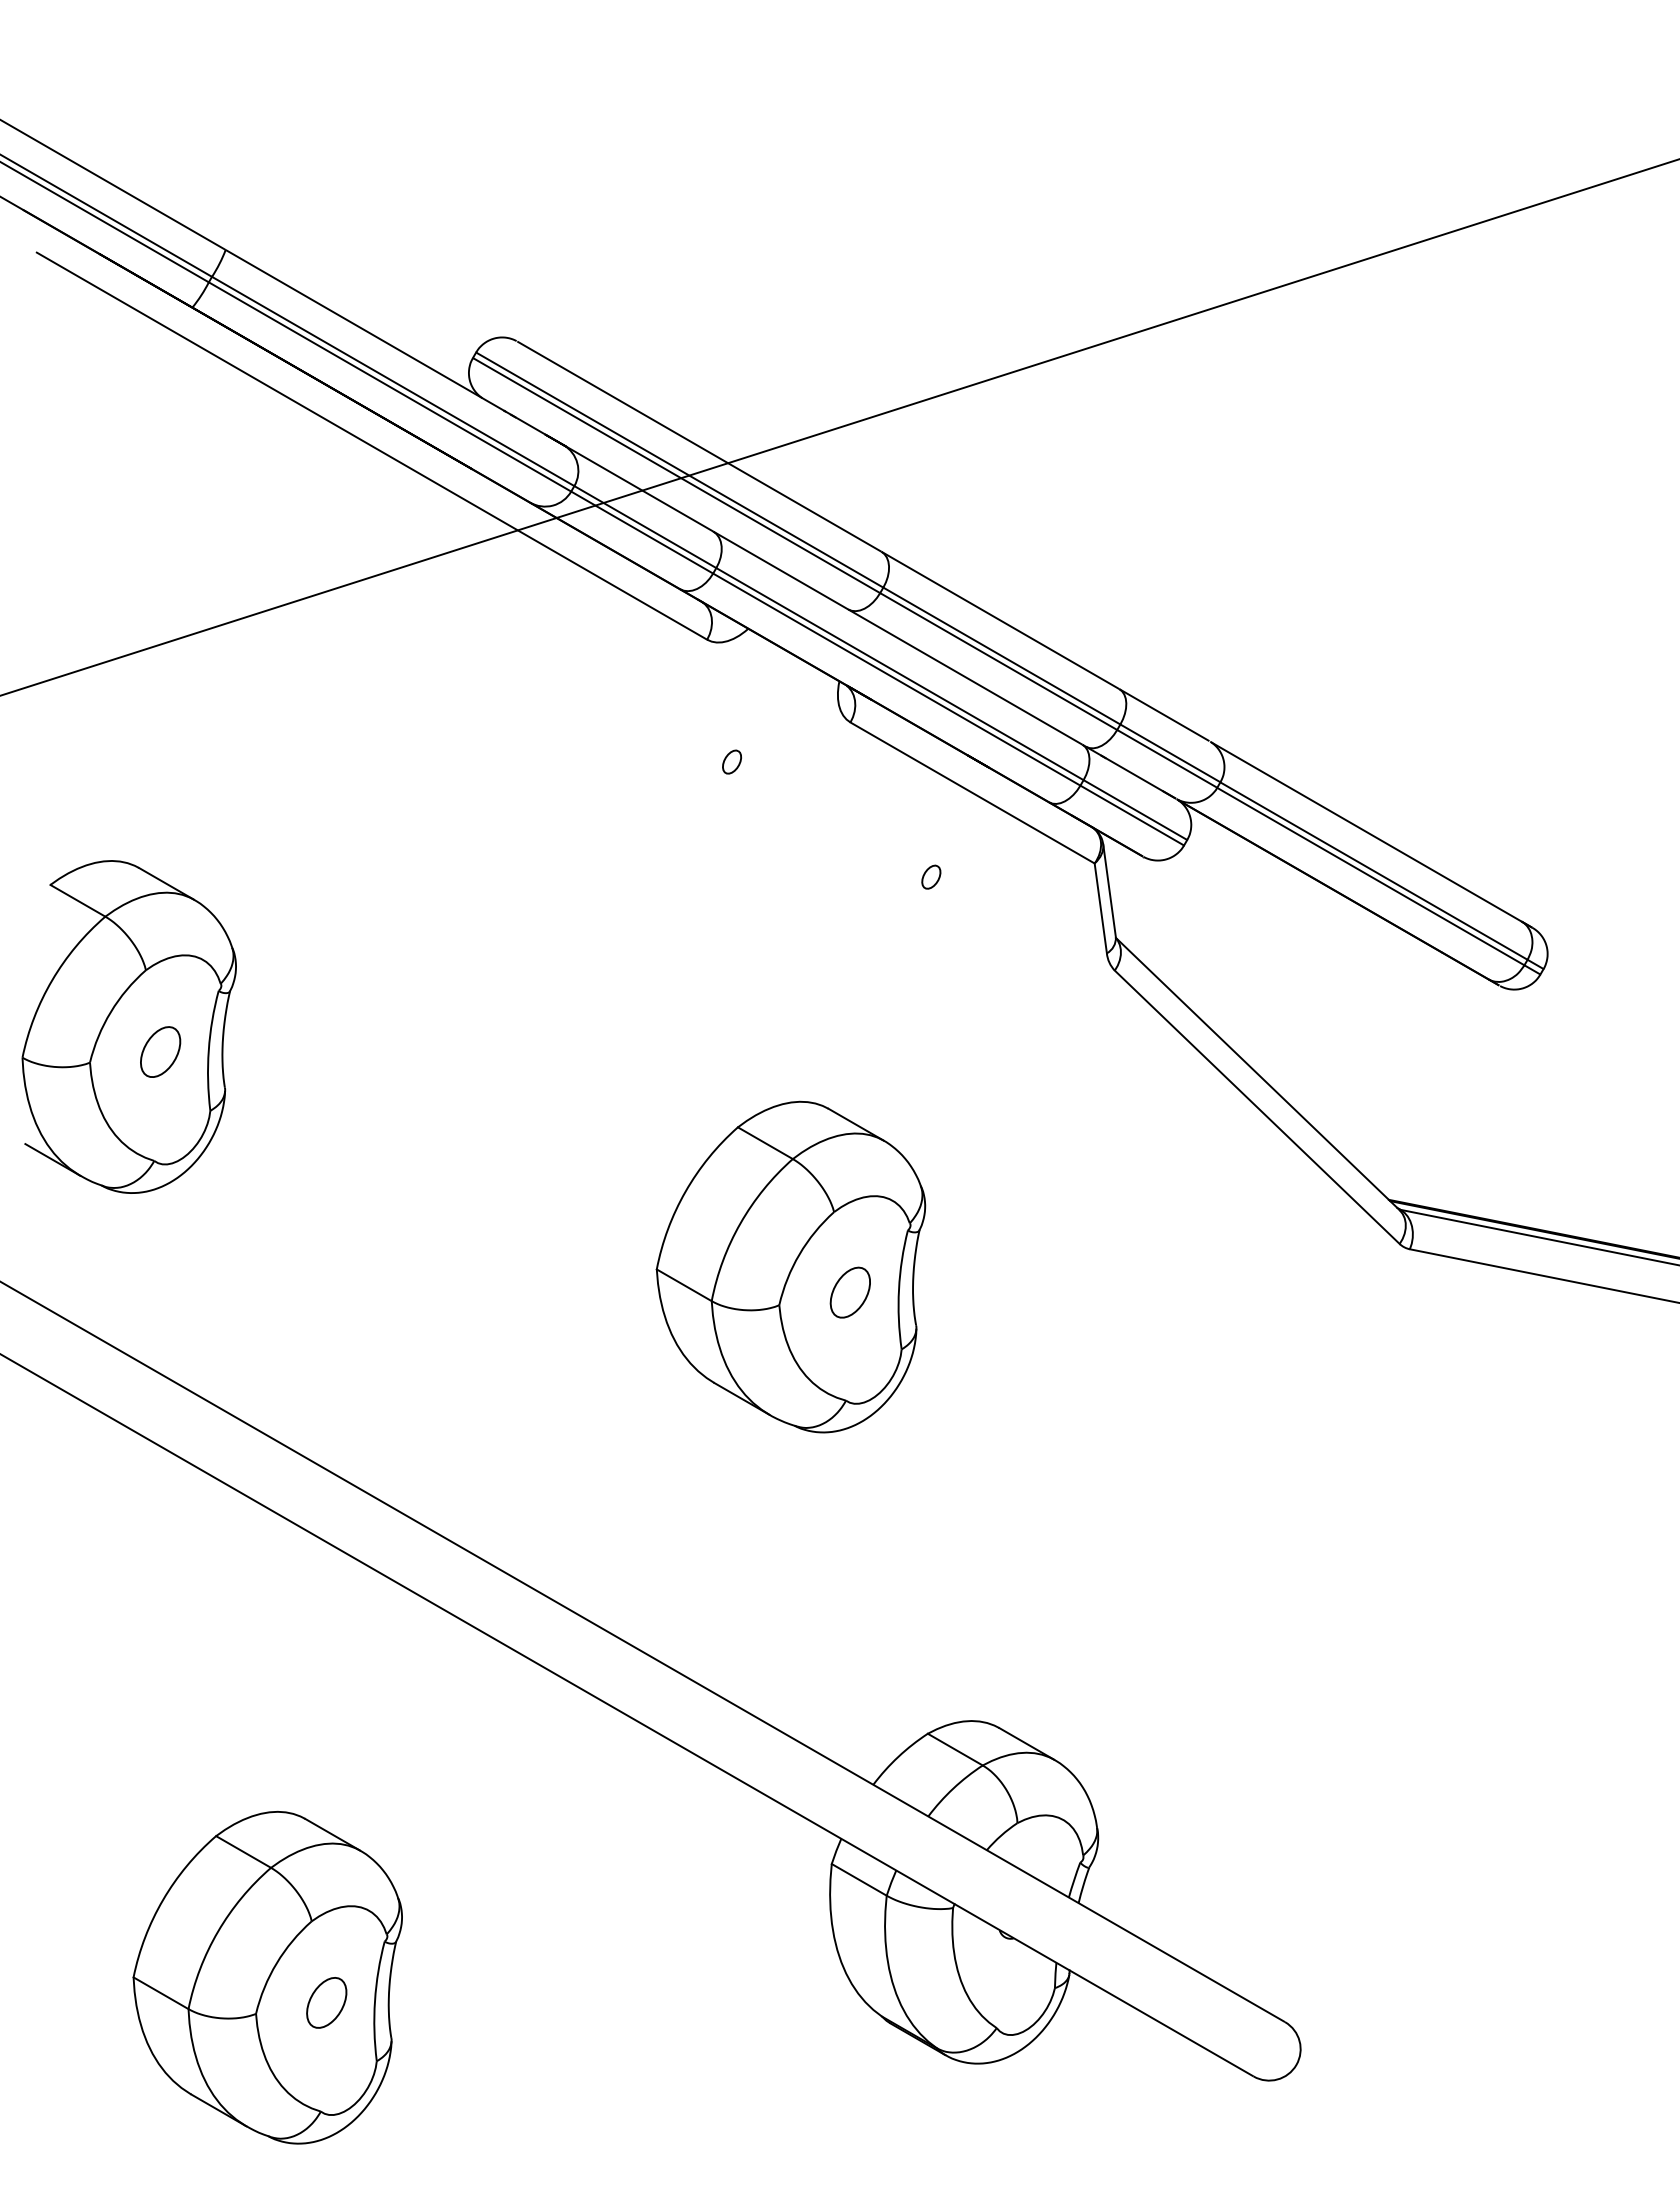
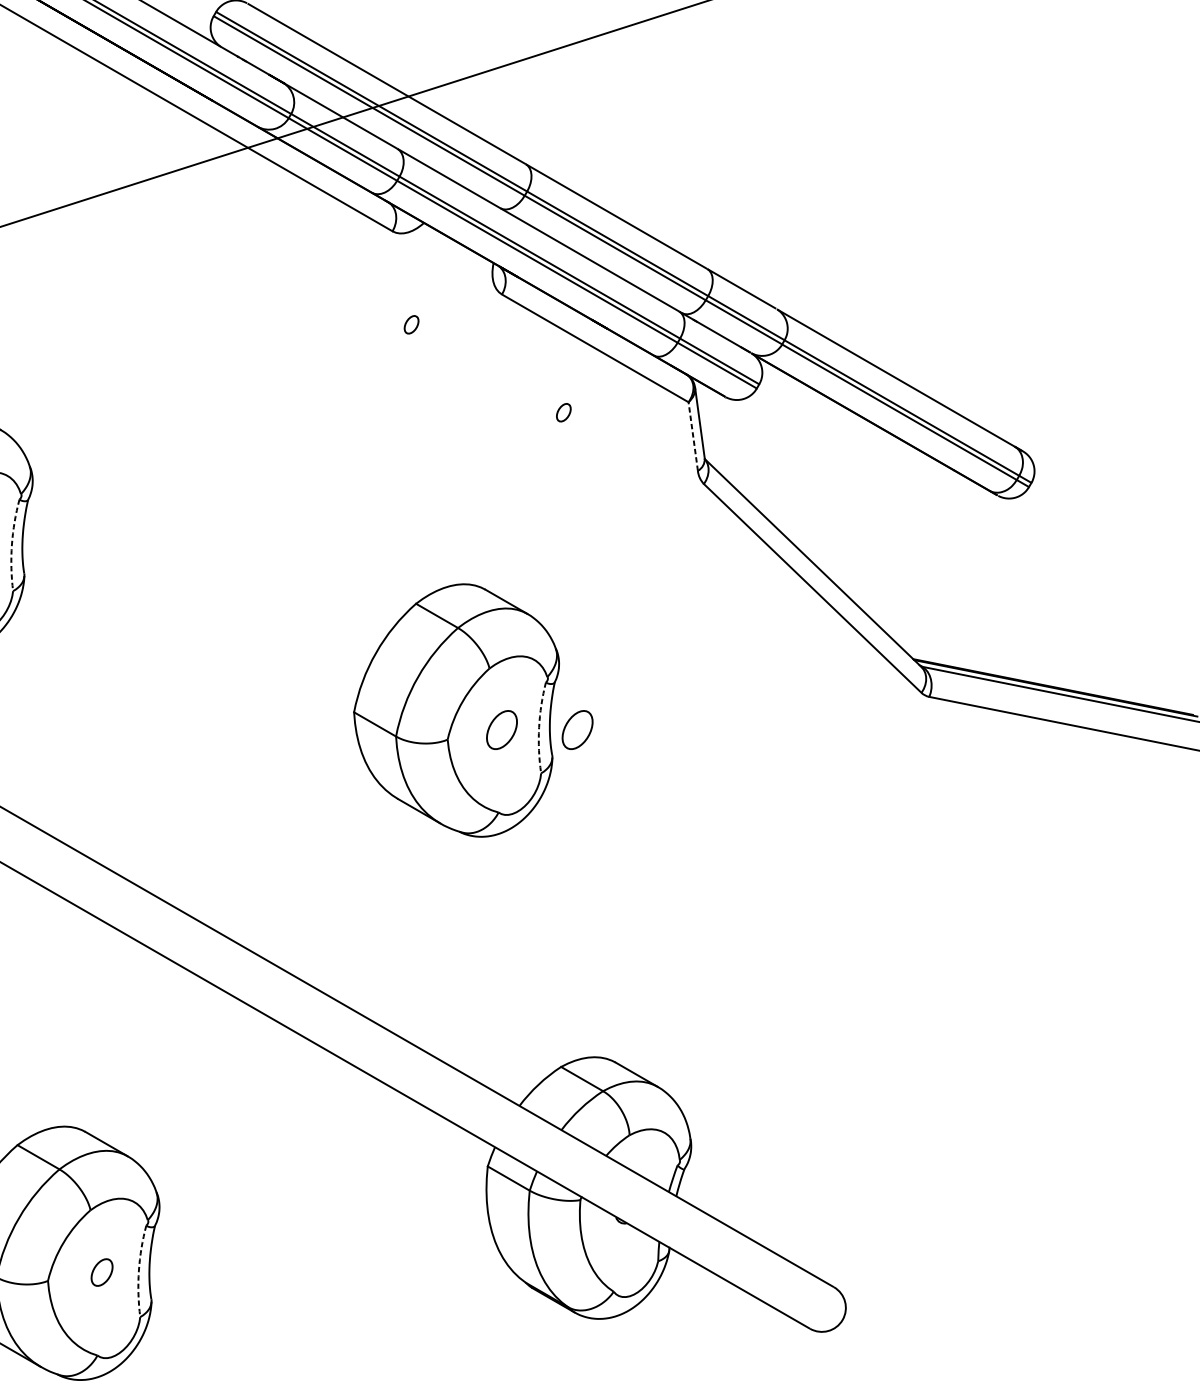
line: (1100, 907) -> (693, 435), solid -> dashed
arc: (208, 1050) -> (11, 545), solid -> dashed
arc: (898, 1289) -> (538, 727), solid -> dashed
part: (948, 1292) -> (576, 729), added
arc: (375, 2000) -> (139, 1270), solid -> dashed
part: (326, 2002) -> (101, 1272), size x0.7

